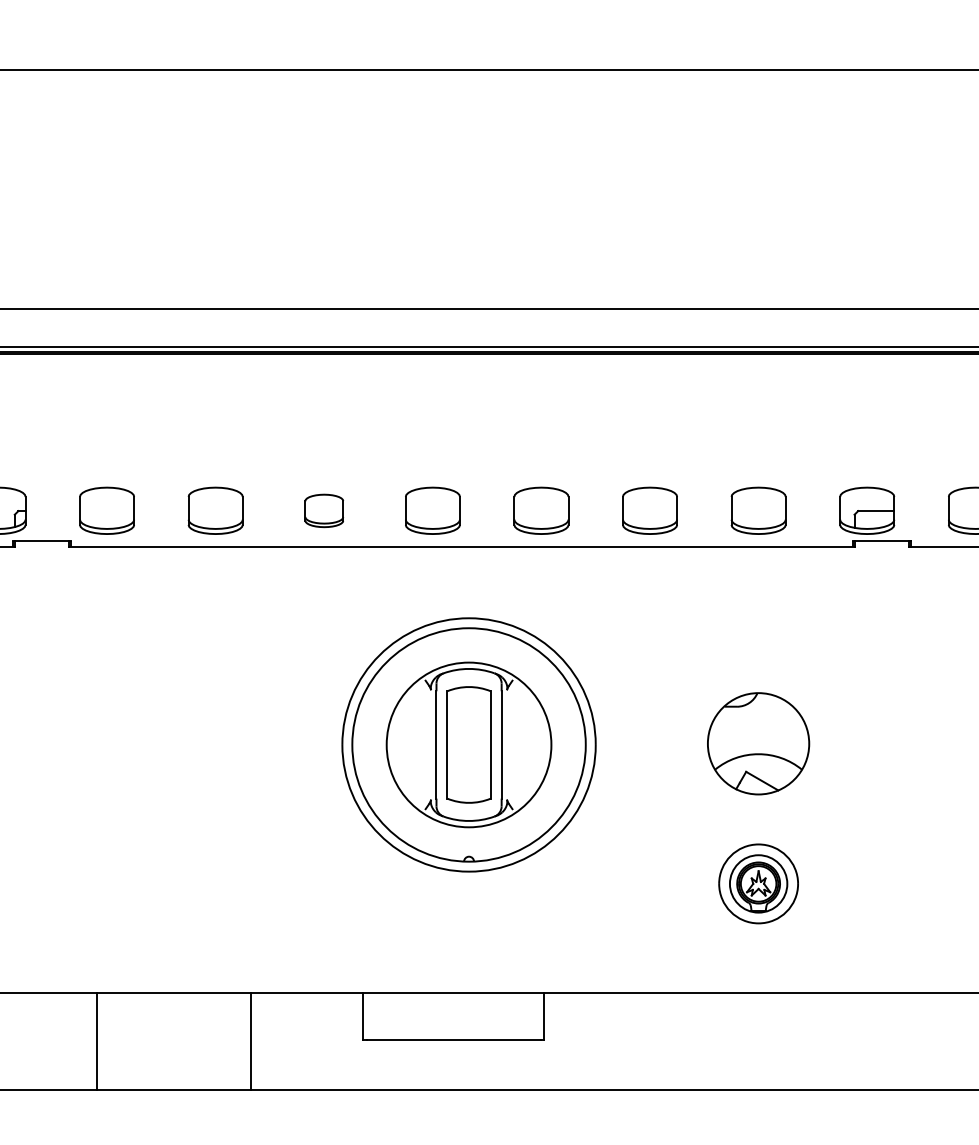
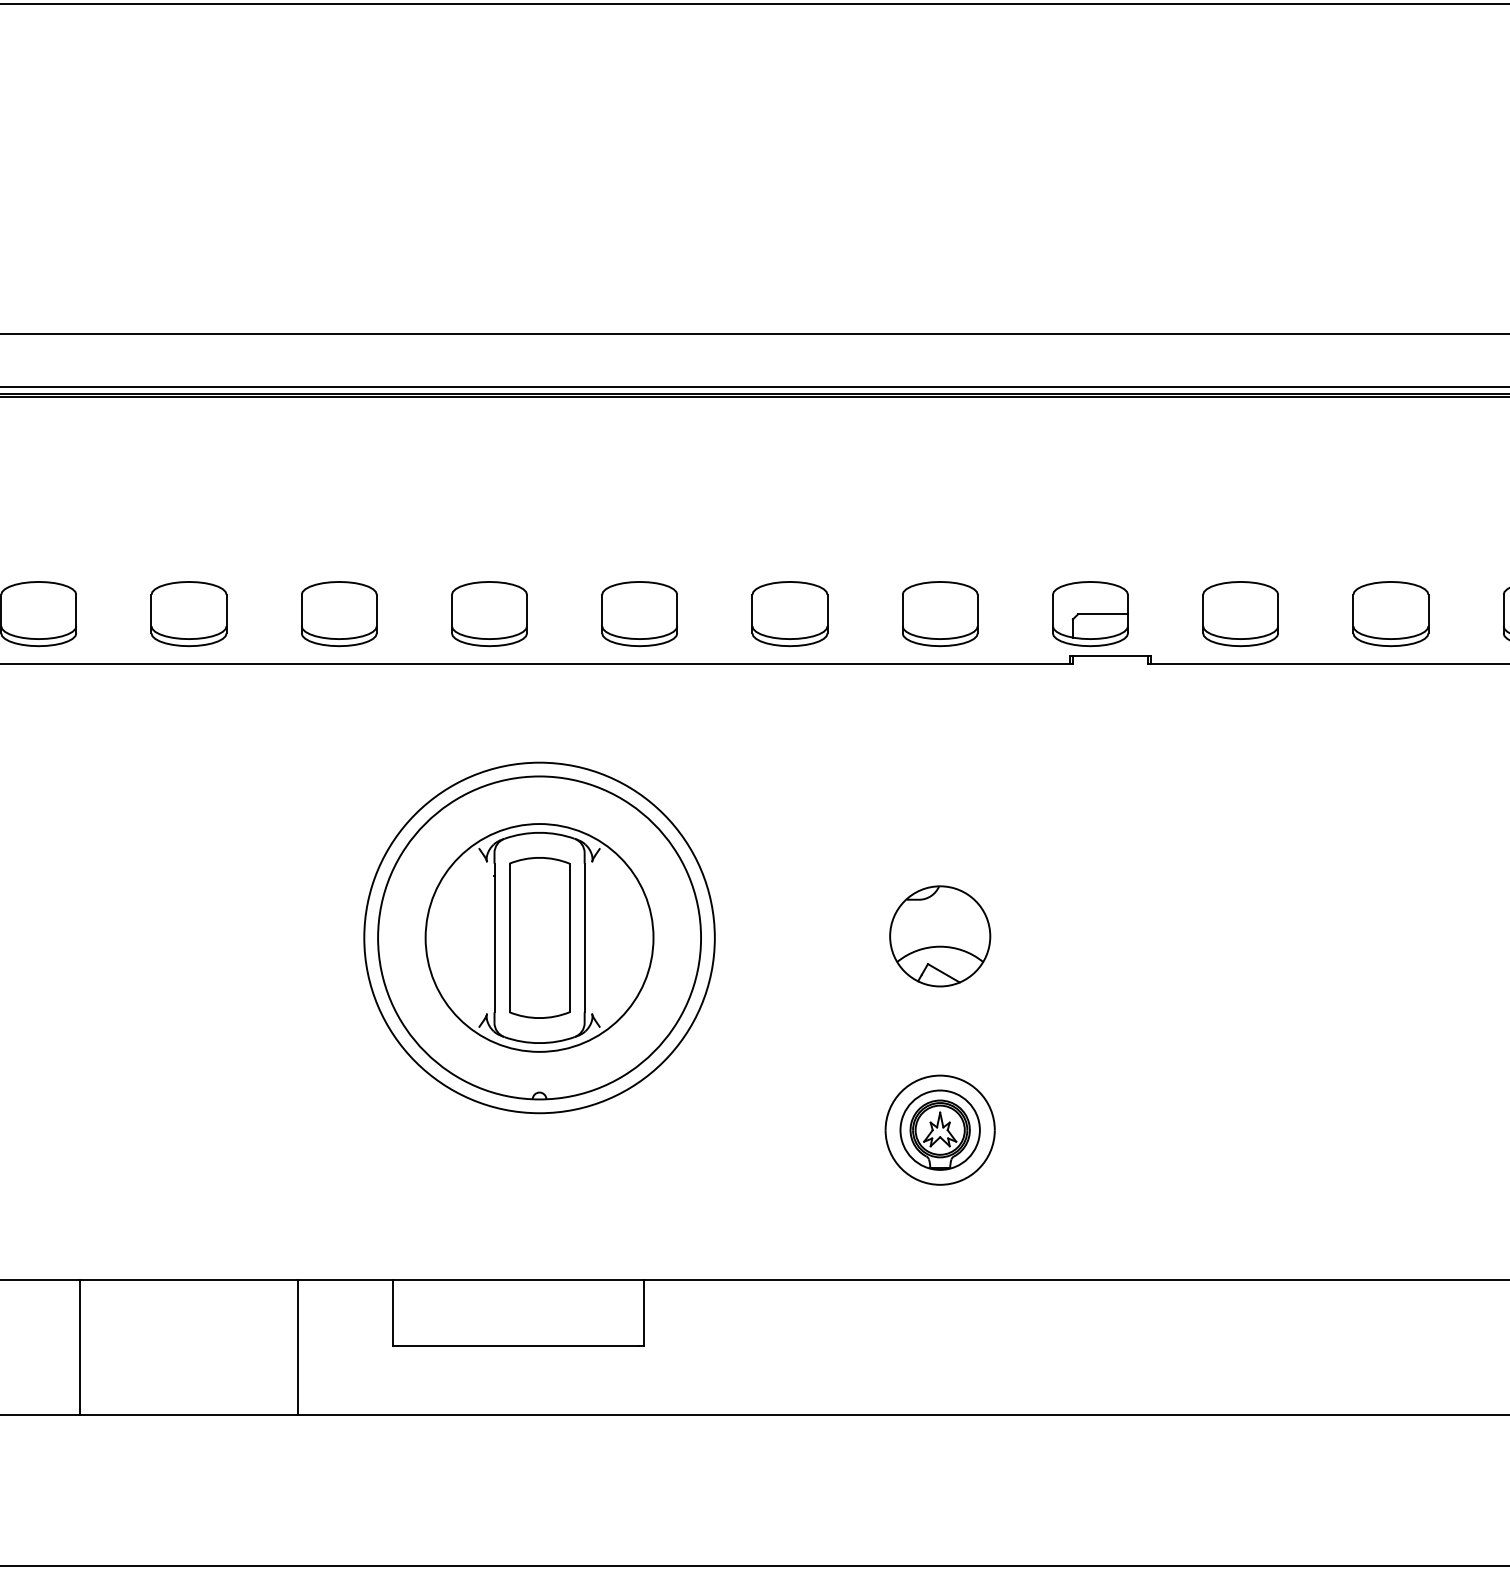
part: (324, 511) -> (339, 614), size x1.43
part: (758, 743) -> (940, 936), size x0.71
line: (96, 1040) -> (80, 1347), moved
line: (250, 1040) -> (297, 1347), moved

